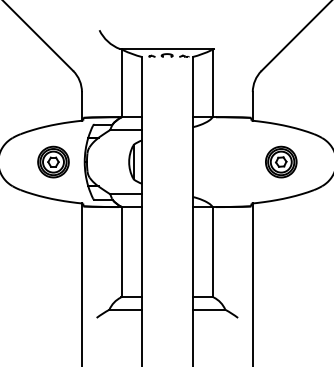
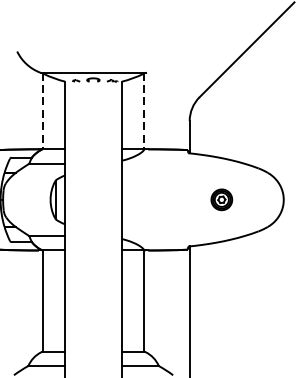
line: (122, 83) -> (43, 111), solid -> dashed
line: (212, 83) -> (144, 111), solid -> dashed
part: (281, 161) -> (221, 199), size x0.6

